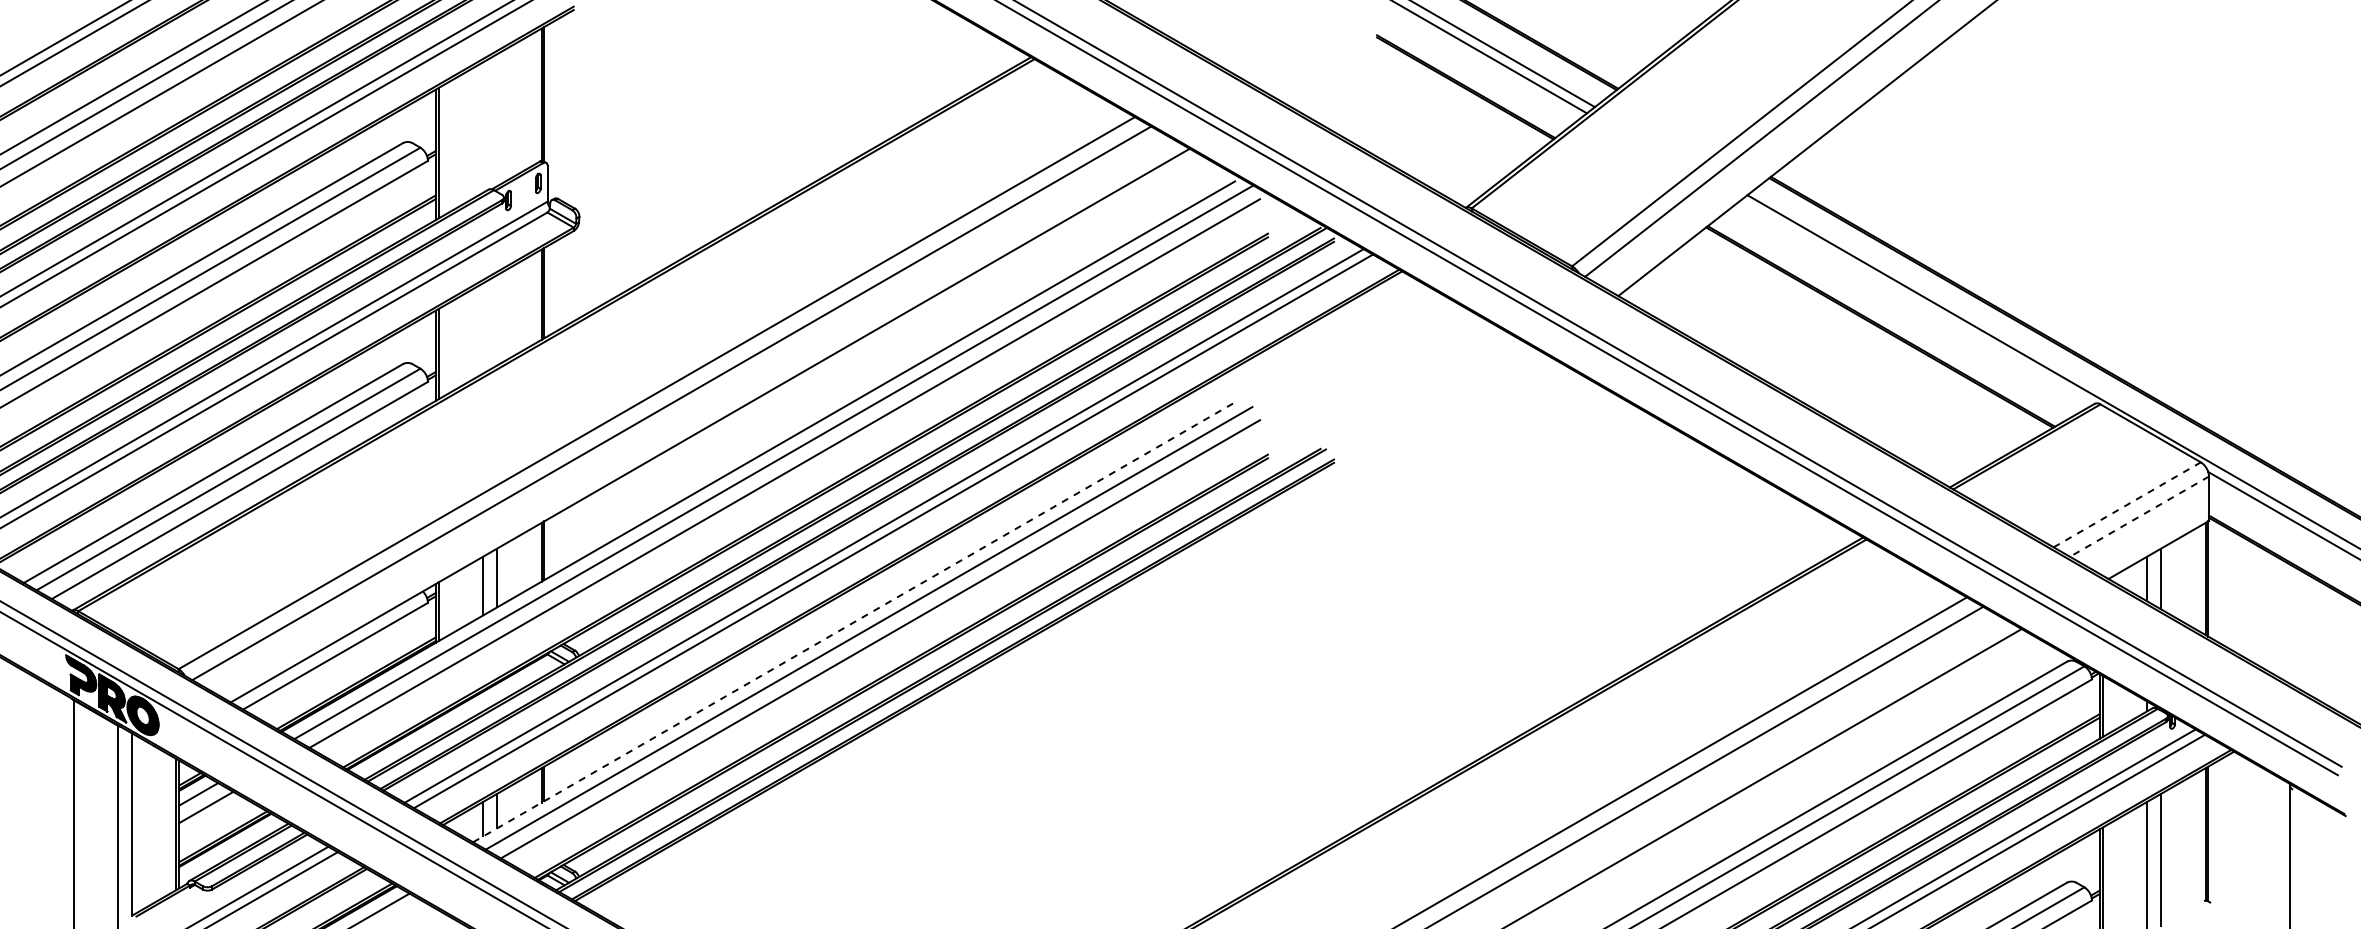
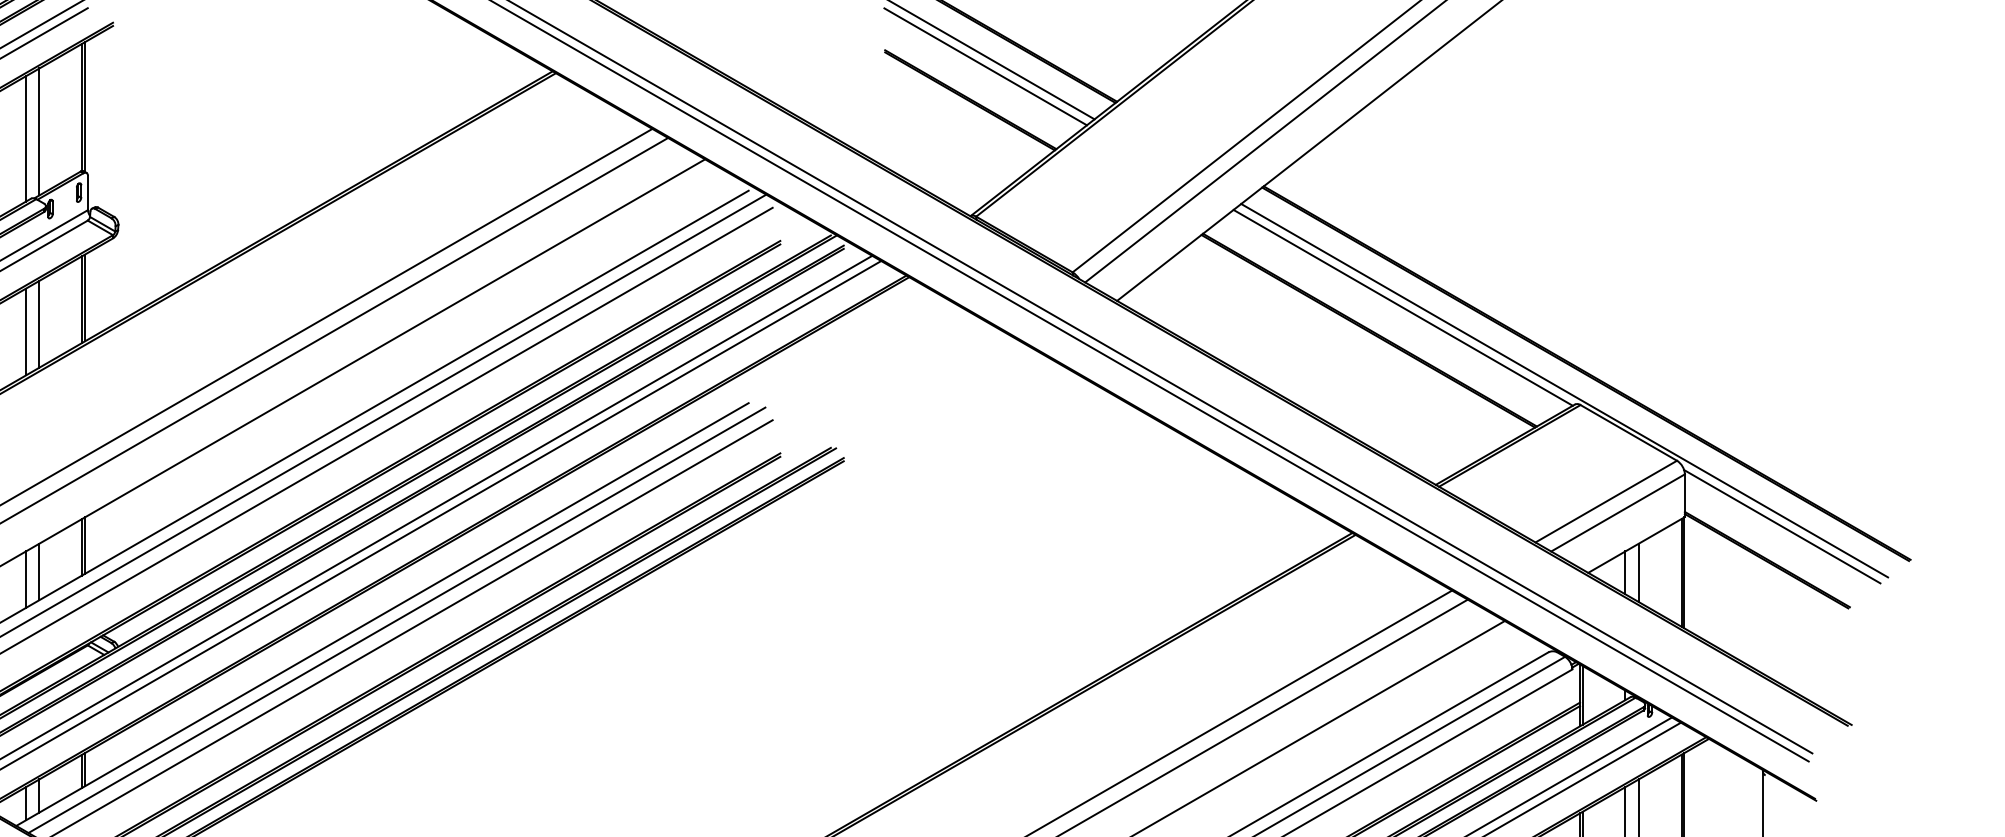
line: (497, 120) -> (39, 132), added
line: (483, 127) -> (26, 138), added
line: (1915, 303) -> (1402, 308), added
line: (497, 320) -> (39, 324), added
line: (483, 328) -> (26, 332), added
line: (2127, 504) -> (1606, 501), dashed -> solid
line: (2139, 516) -> (1618, 512), dashed -> solid
line: (854, 622) -> (382, 614), dashed -> solid

